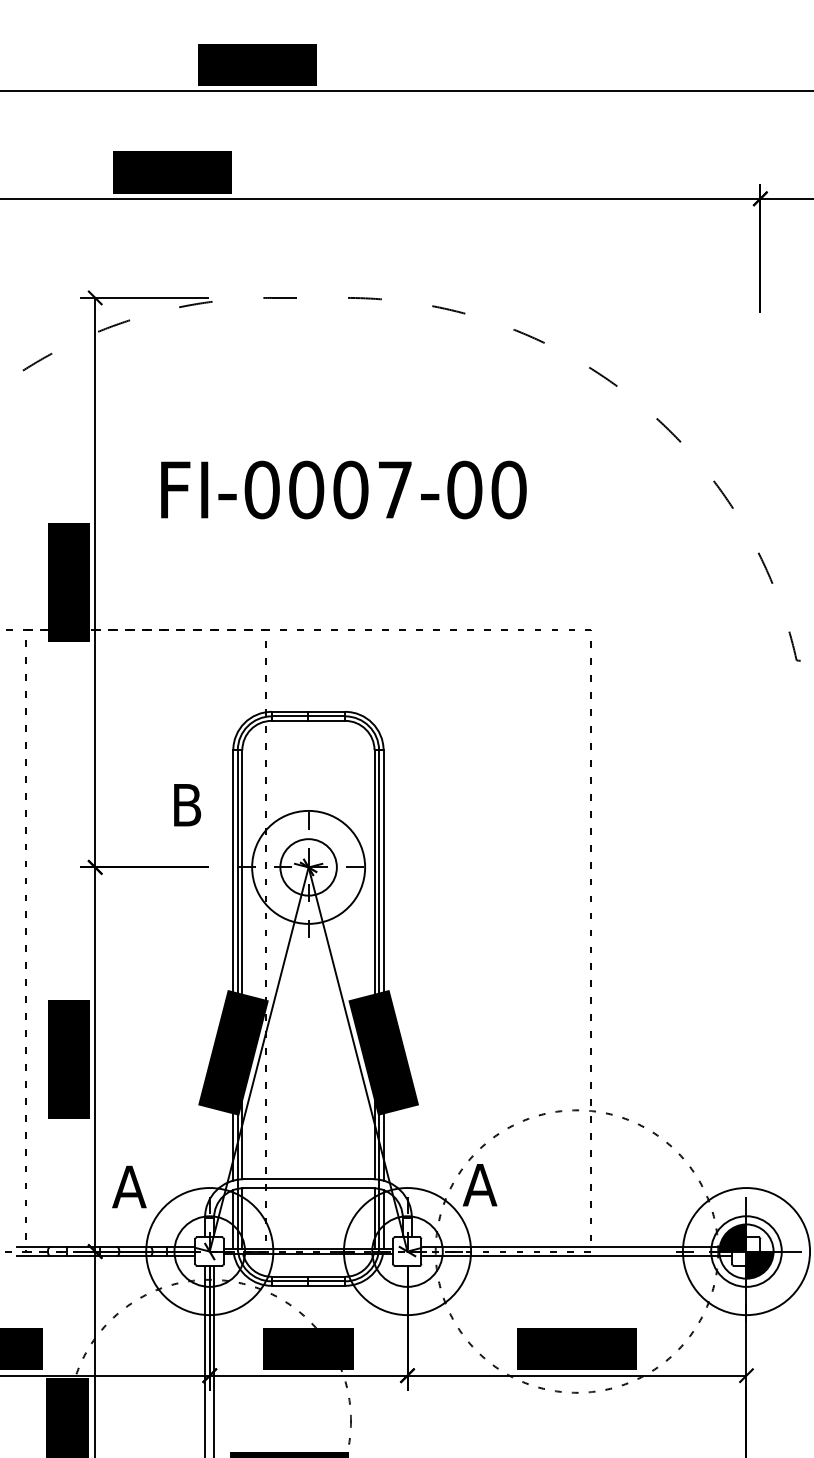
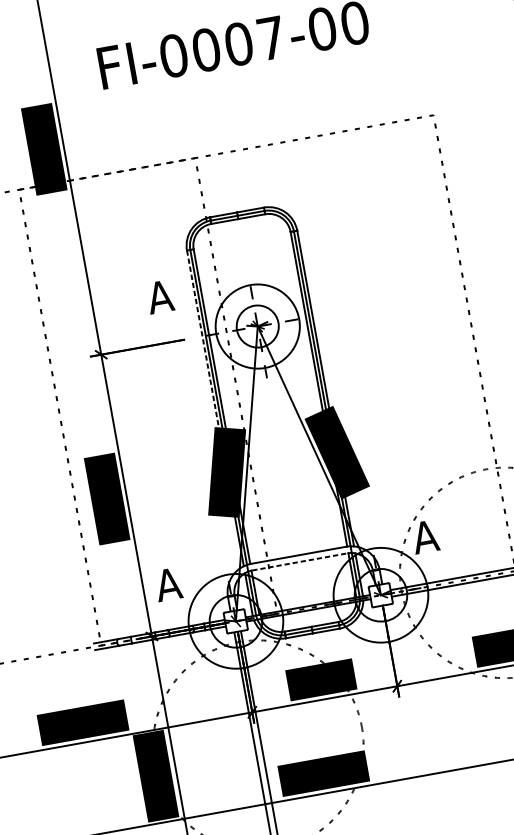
text: (186, 805) -> (160, 297), B -> A
line: (233, 875) -> (203, 342), solid -> dashed
line: (308, 1188) -> (300, 562), solid -> dashed

